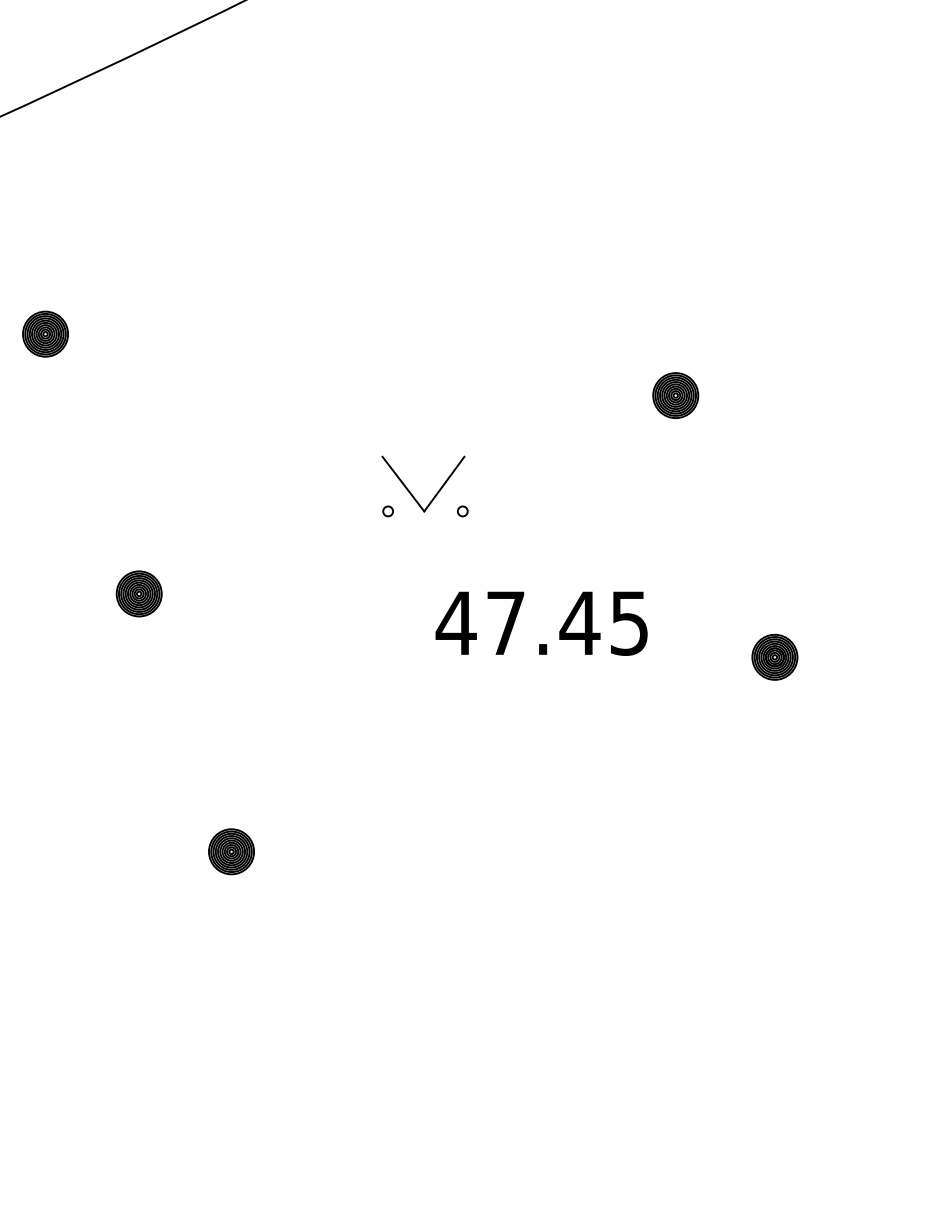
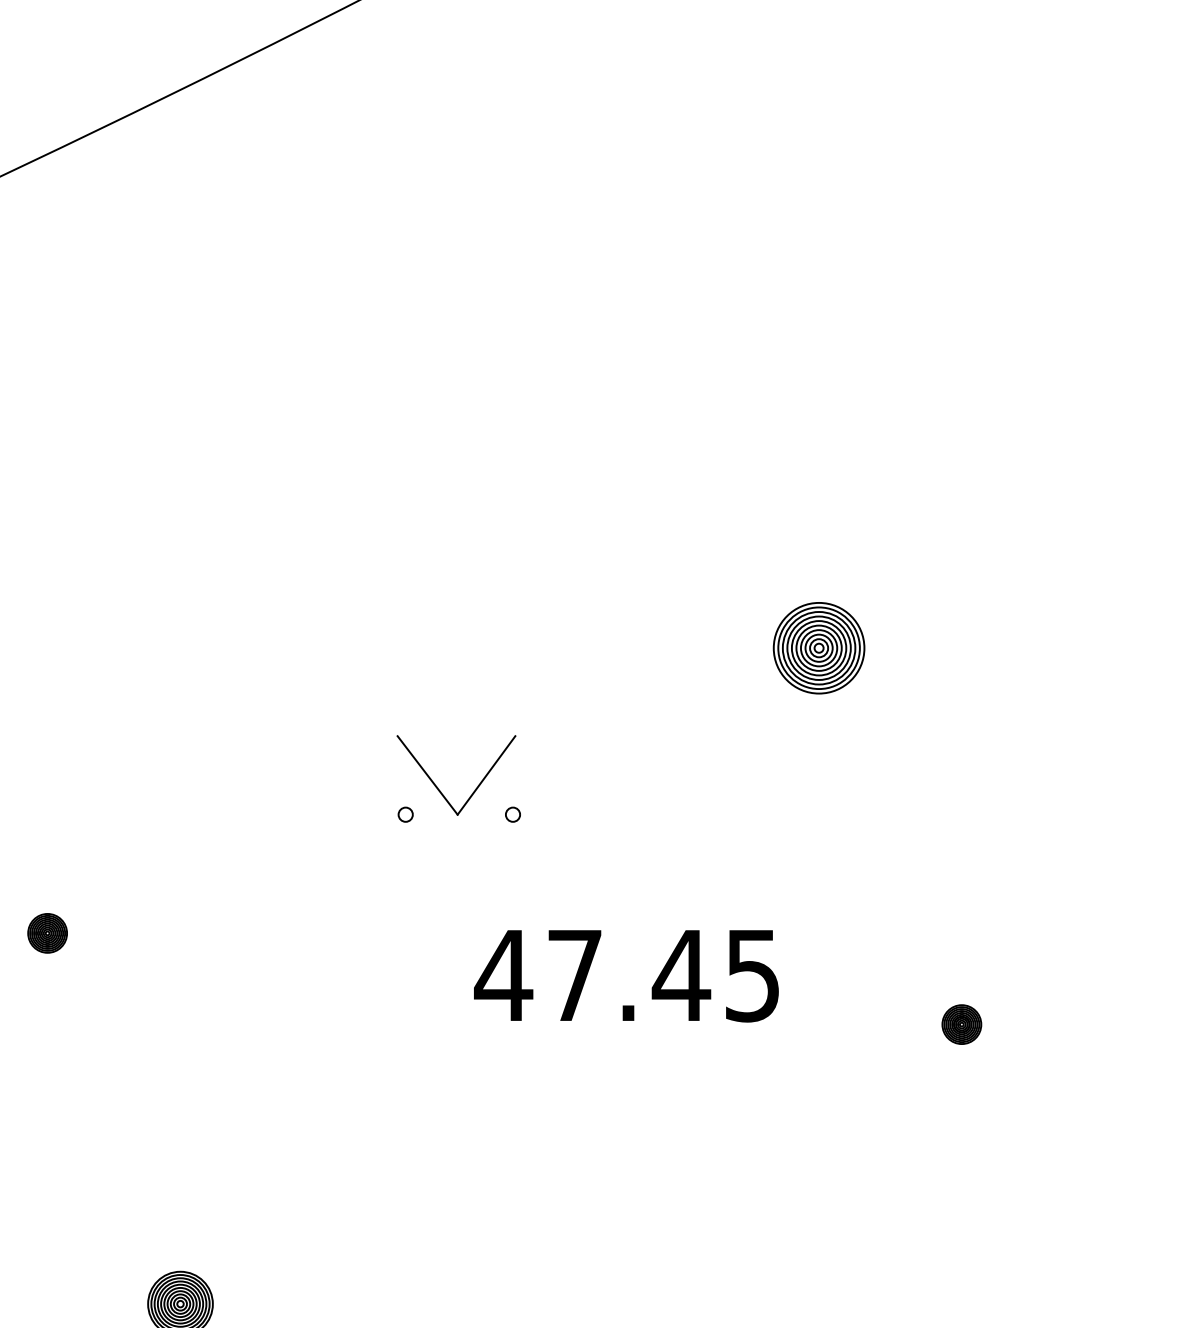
part: (675, 395) -> (818, 648), size x1.4
part: (138, 593) -> (46, 932), size x0.6
part: (774, 657) -> (961, 1024), size x0.6

